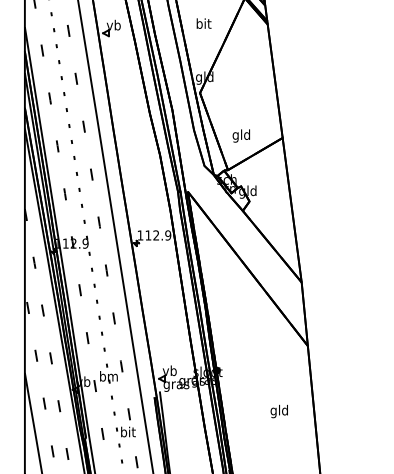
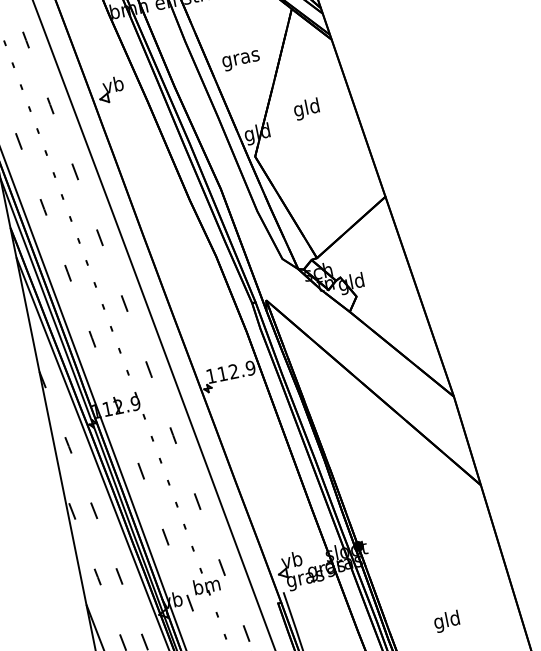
text: (203, 24) -> (240, 58), bit -> gras
text: (240, 135) -> (305, 108), moved
text: (278, 411) -> (445, 621), moved

